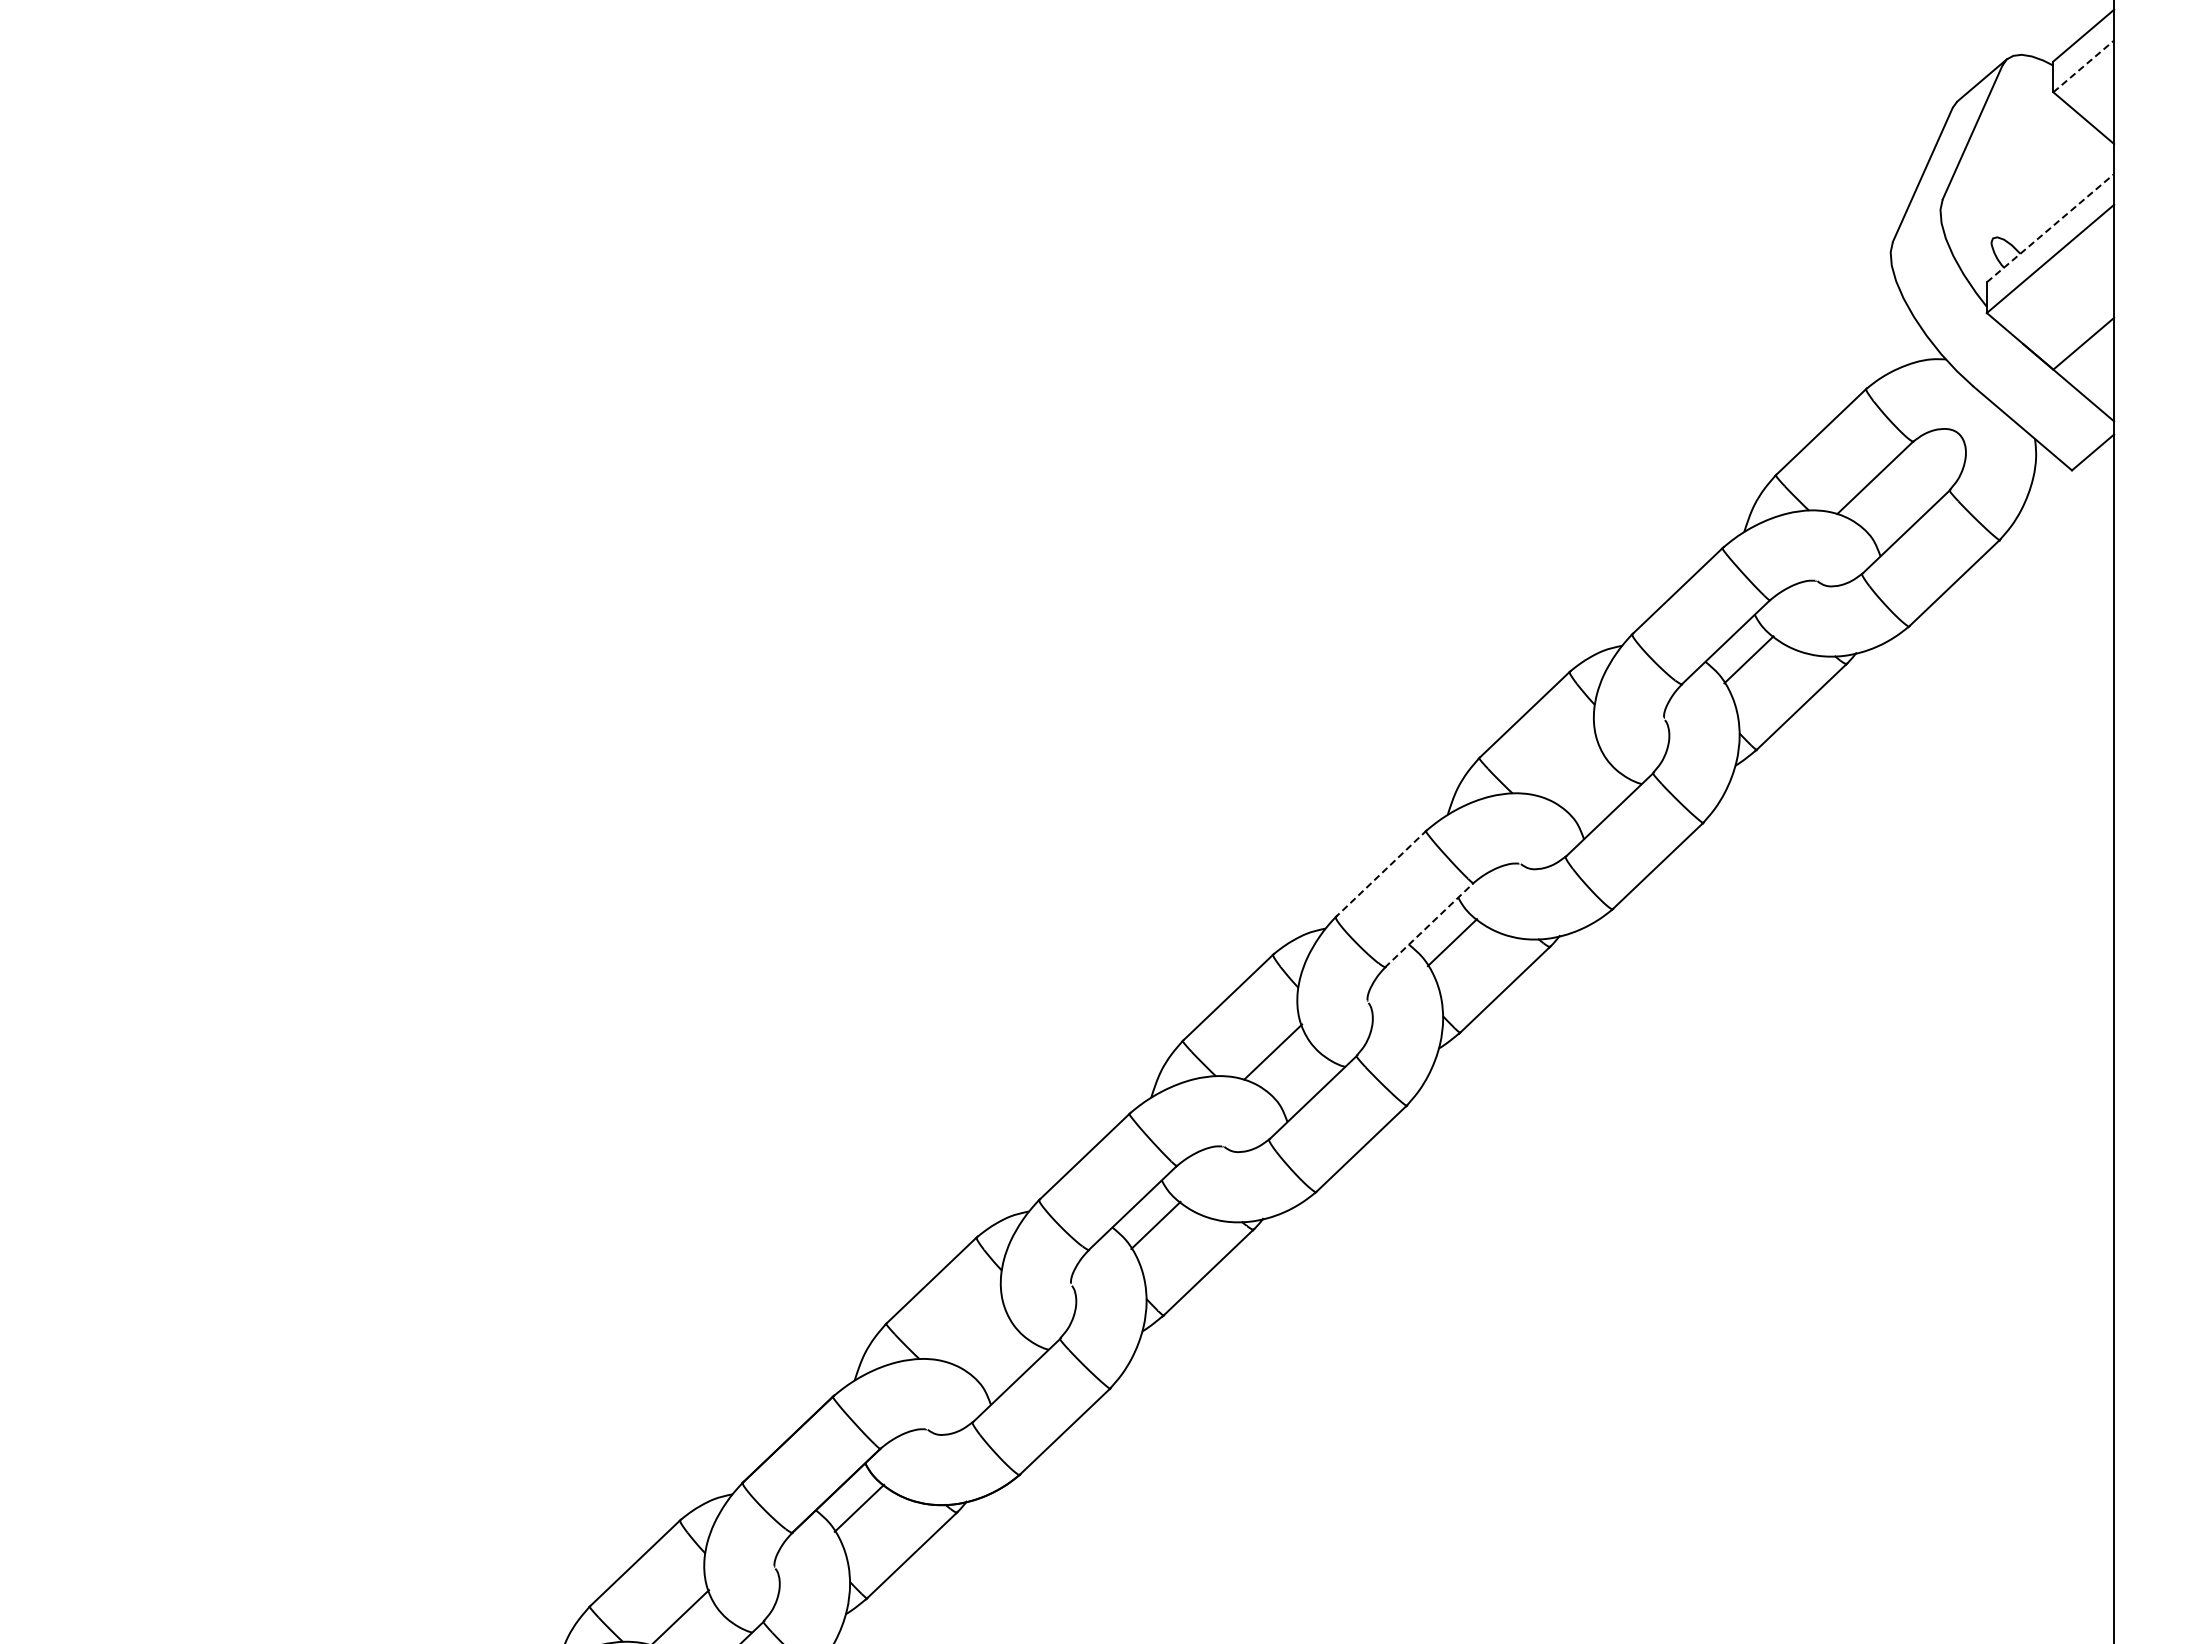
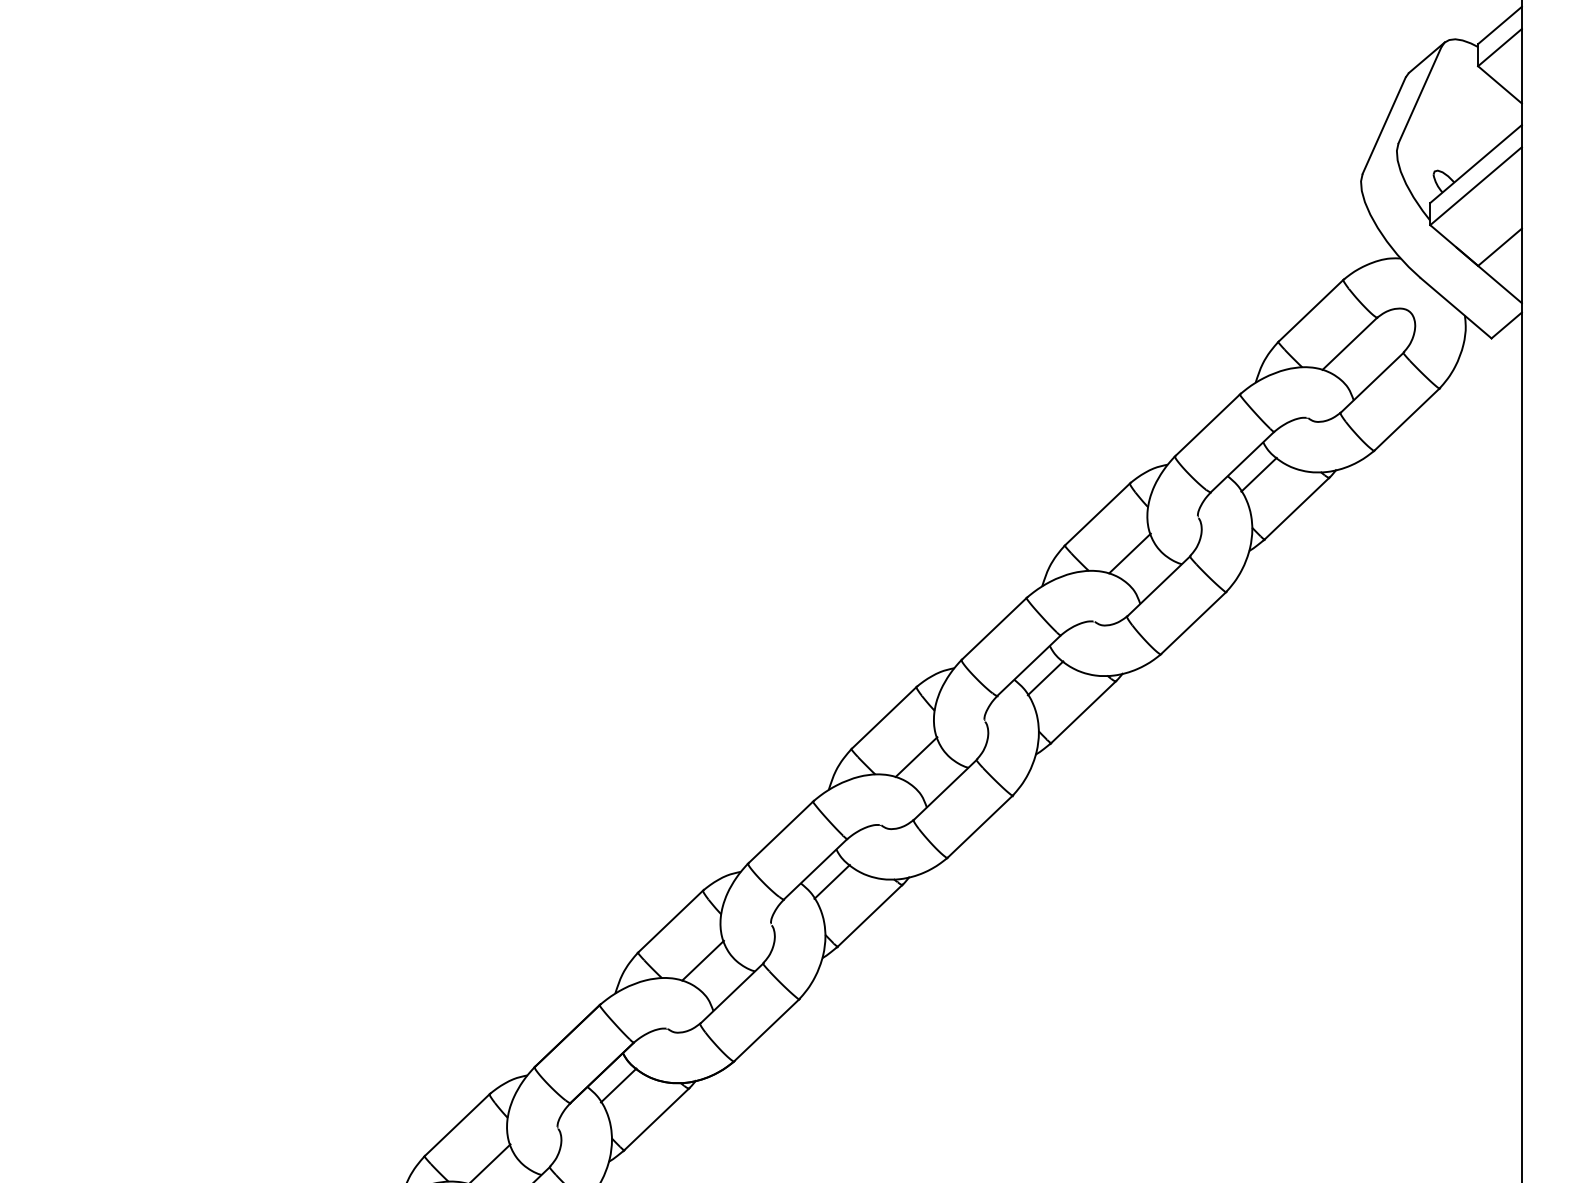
line: (2083, 66) -> (1499, 47), dashed -> solid
line: (2050, 228) -> (1476, 164), dashed -> solid
line: (1569, 768) -> (1129, 552), added
line: (1381, 873) -> (994, 628), dashed -> solid
line: (1429, 925) -> (1029, 665), dashed -> solid
line: (976, 1334) -> (703, 960), added

